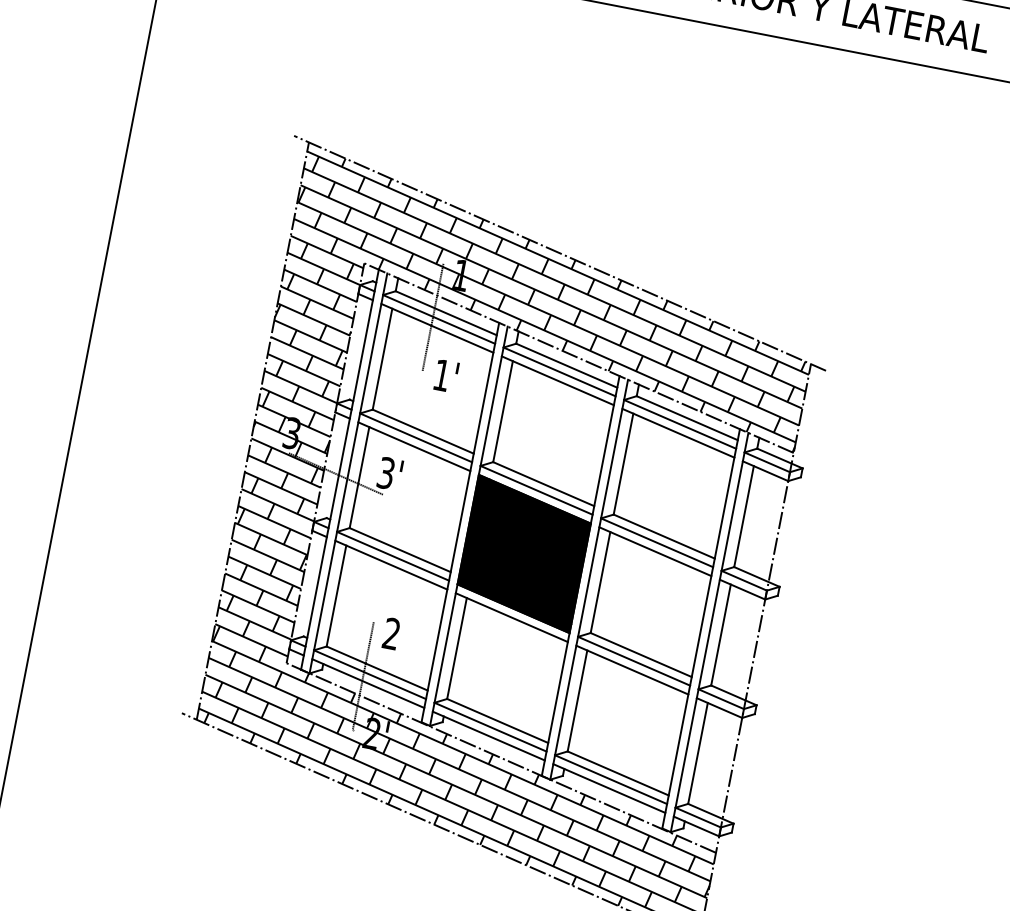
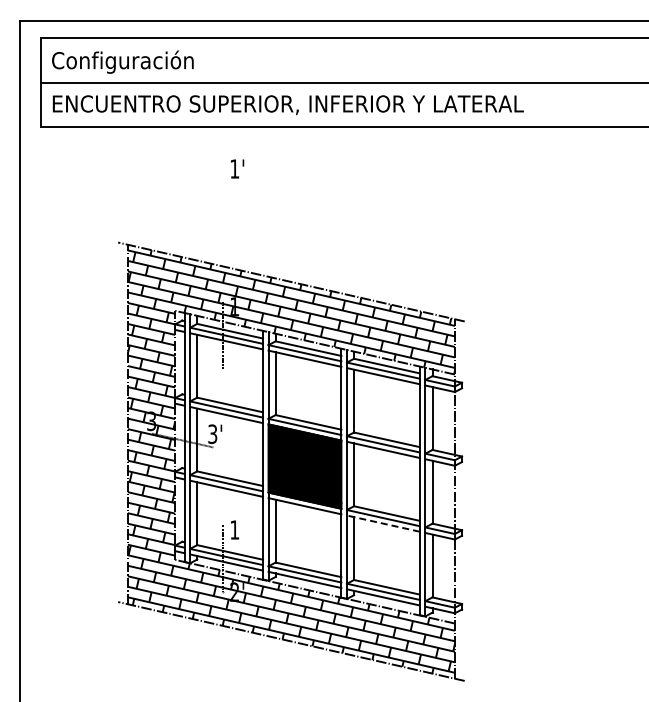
text: (446, 375) -> (237, 168), moved
text: (391, 633) -> (234, 529), 2 -> 1
line: (630, 669) -> (382, 523), solid -> dashed

